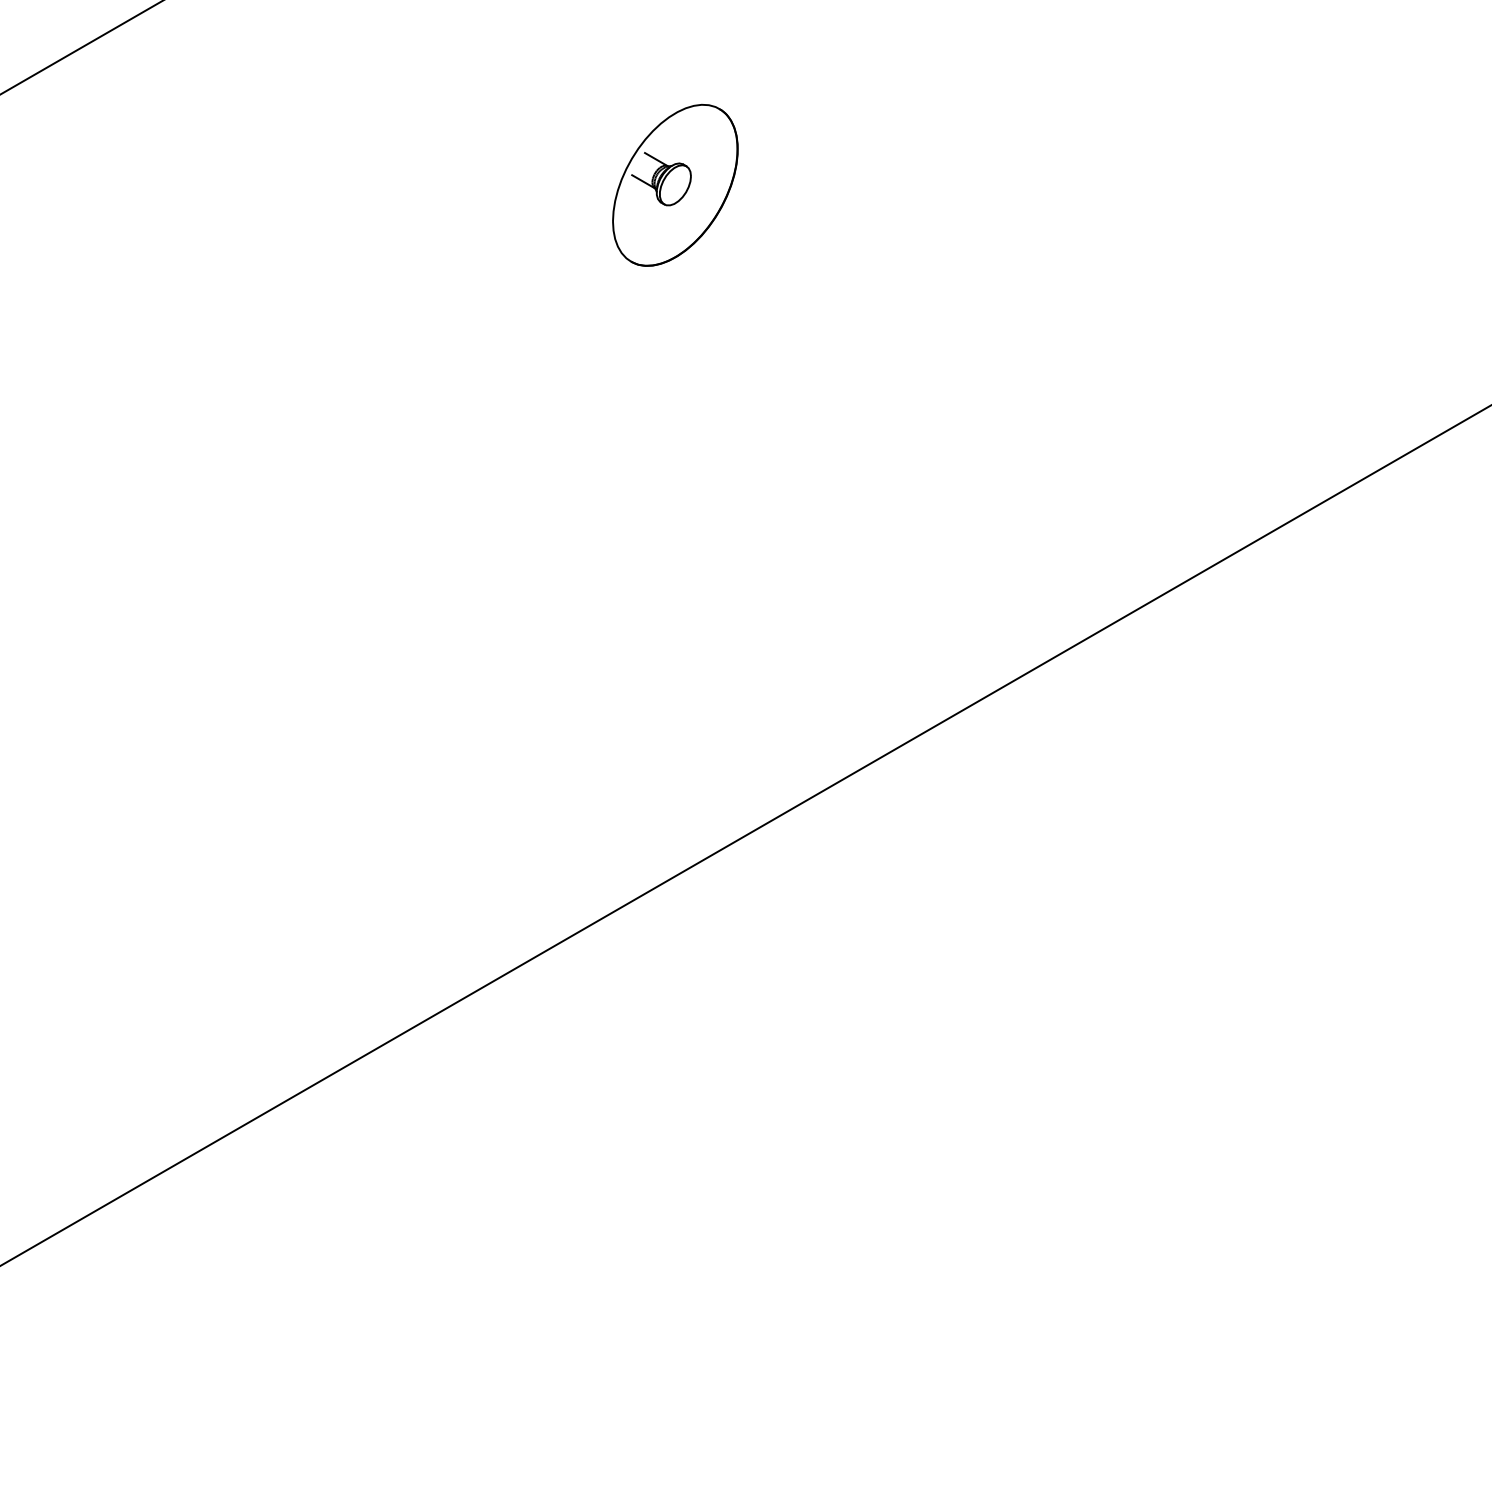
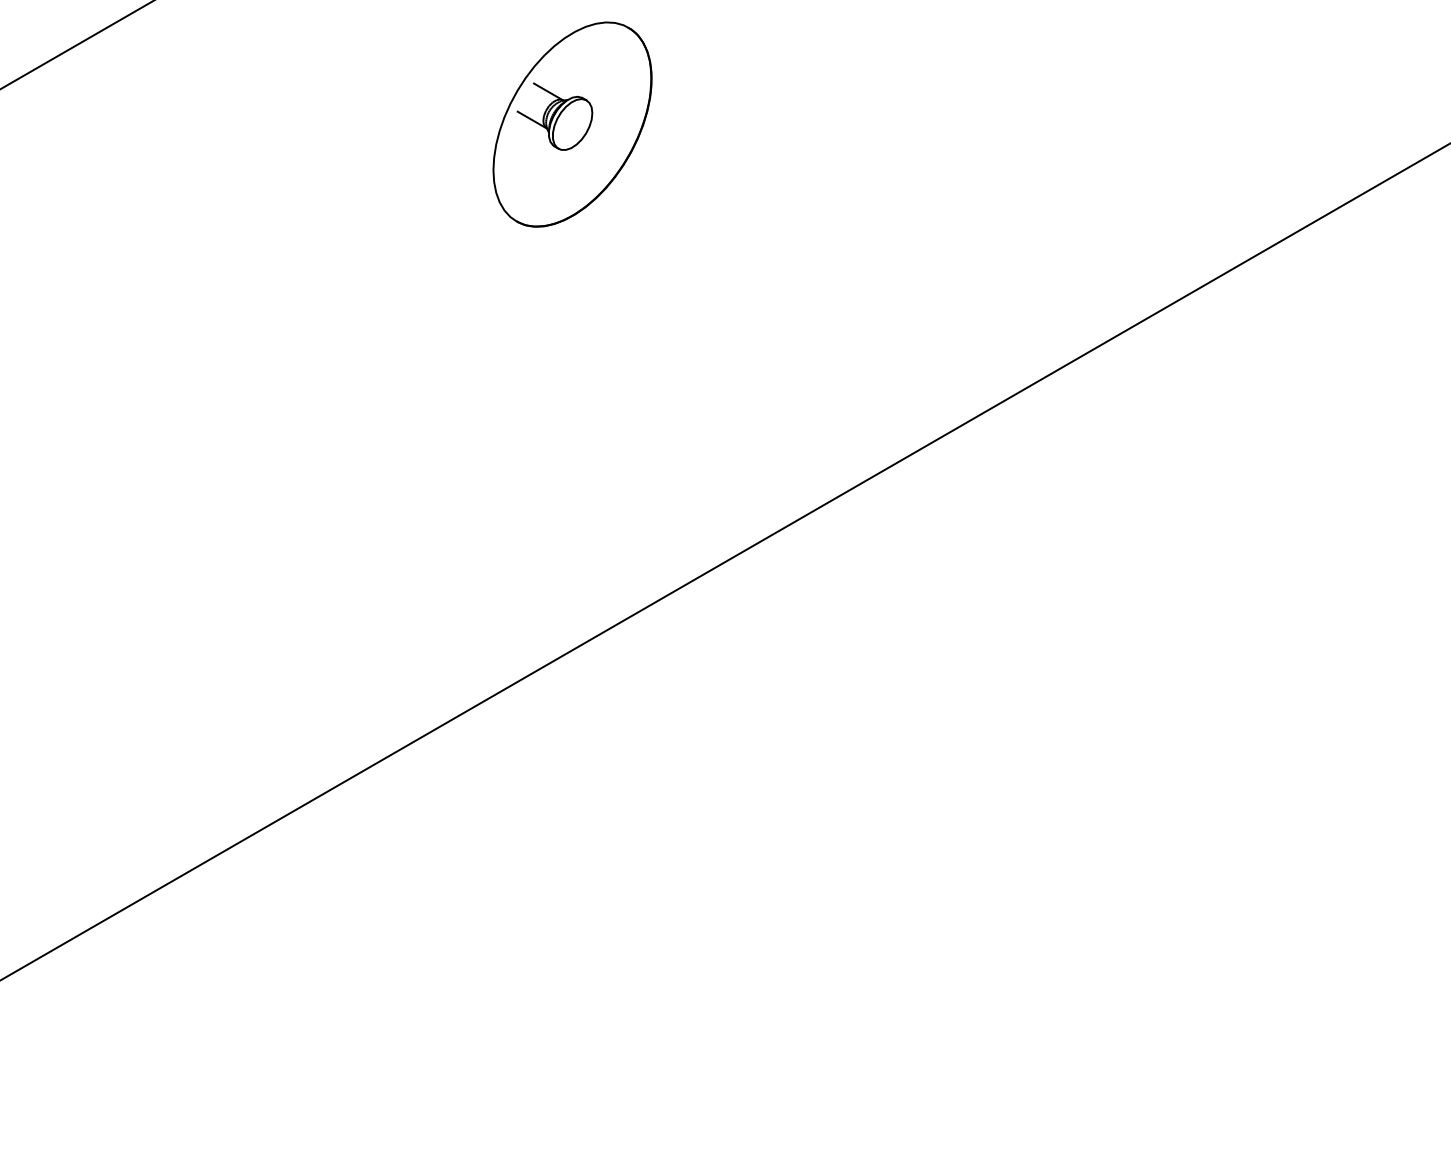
part: (675, 185) -> (572, 124), size x1.67

